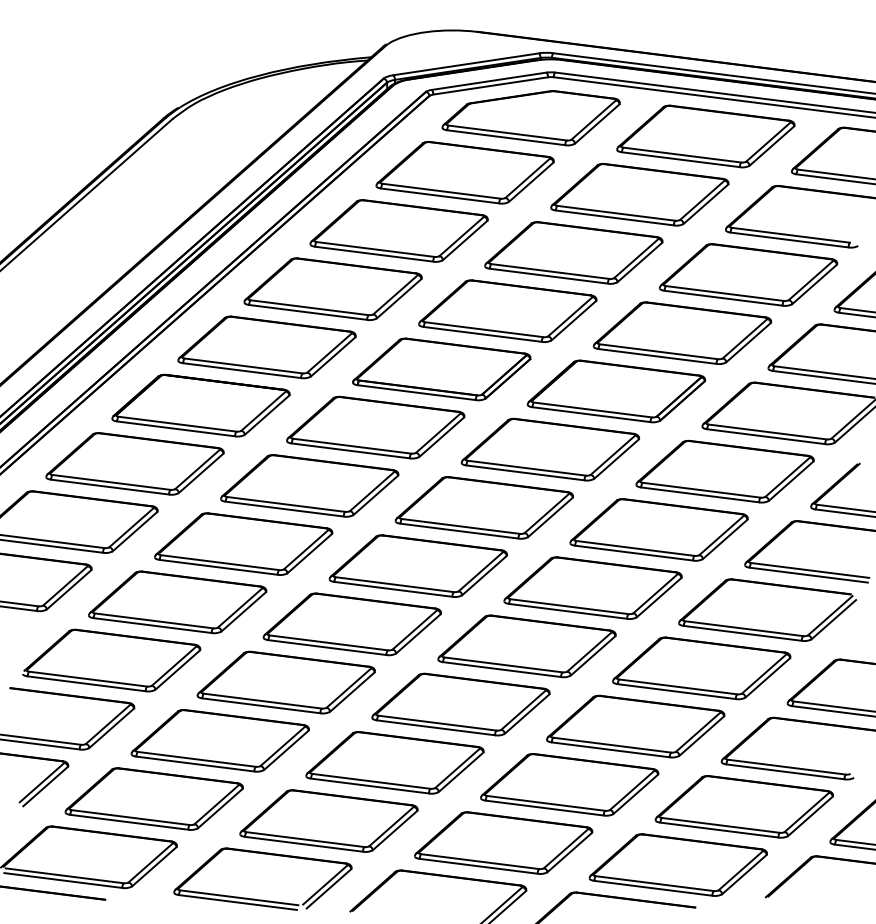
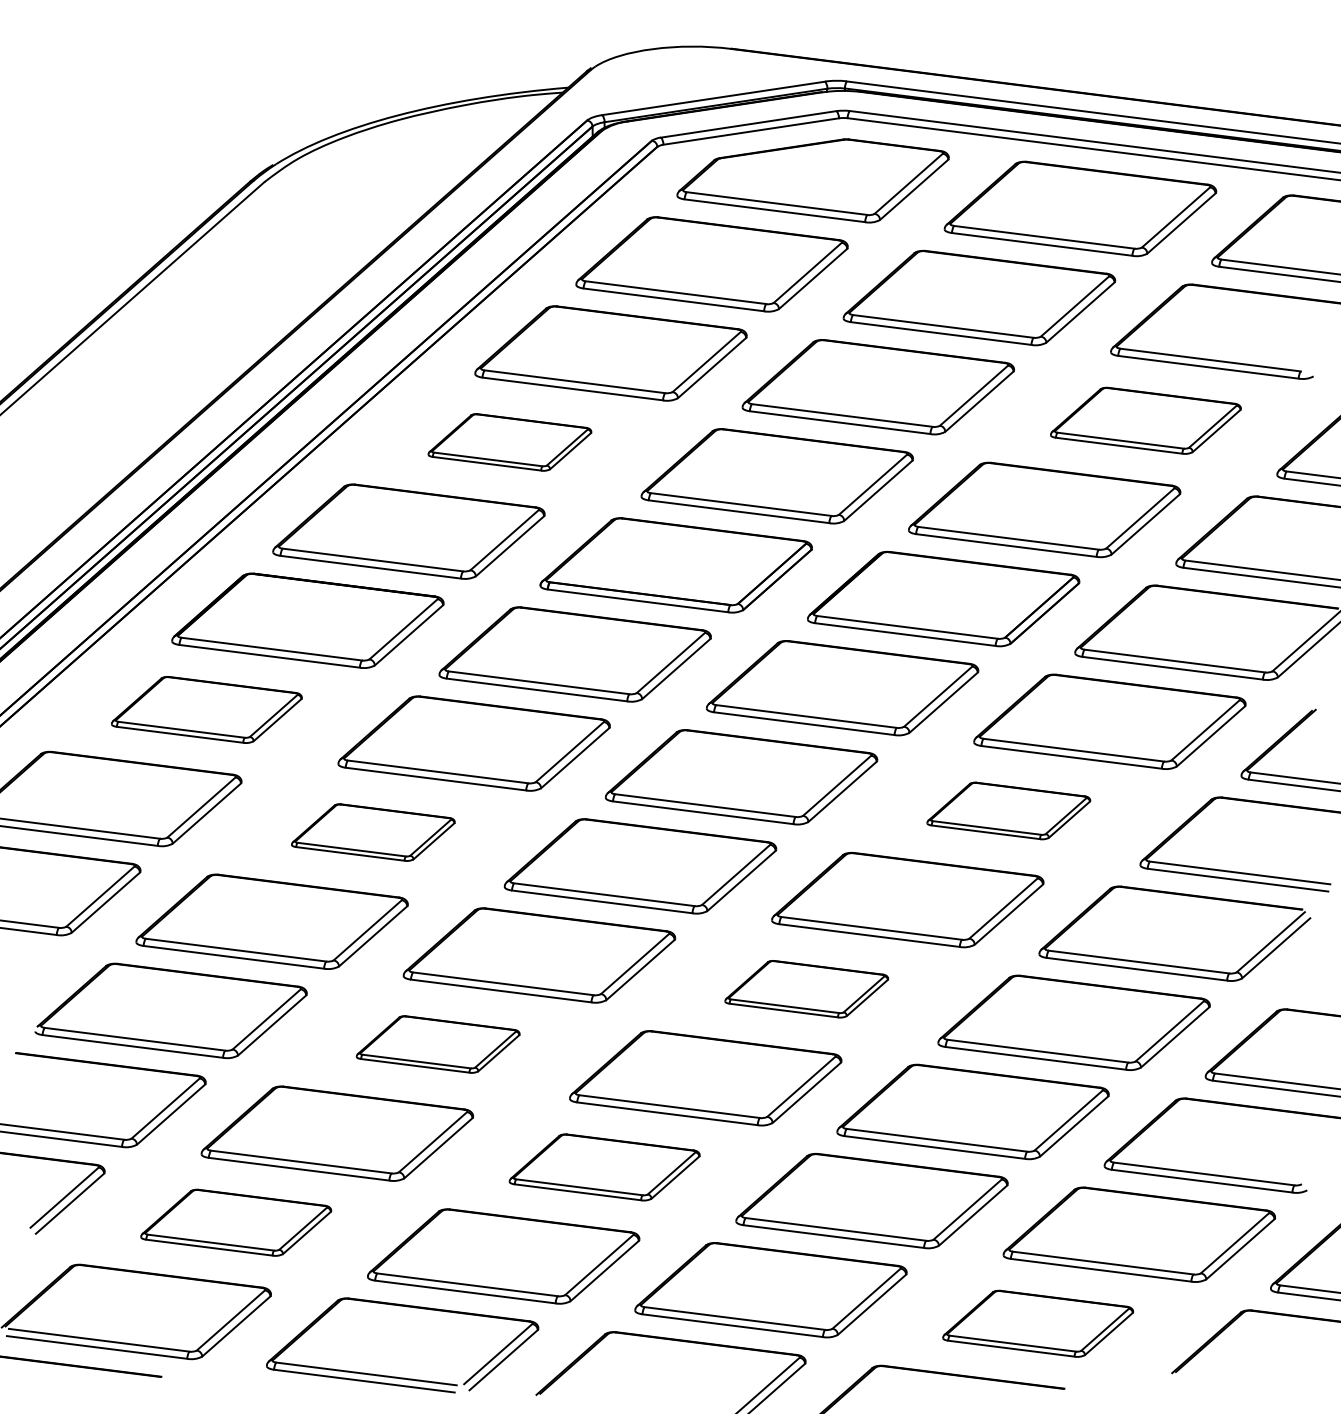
part: (748, 274) -> (1145, 420), size x0.7
part: (332, 288) -> (509, 441), size x0.6
part: (134, 463) -> (206, 709), size x0.7
part: (658, 529) -> (1007, 810), size x0.6
part: (243, 543) -> (372, 831), size x0.6
part: (526, 646) -> (805, 989), size x0.6
part: (285, 682) -> (437, 1044), size x0.6
part: (394, 762) -> (603, 1166), size x0.7
part: (153, 798) -> (235, 1221), size x0.7
part: (677, 864) -> (1037, 1322), size x0.7

